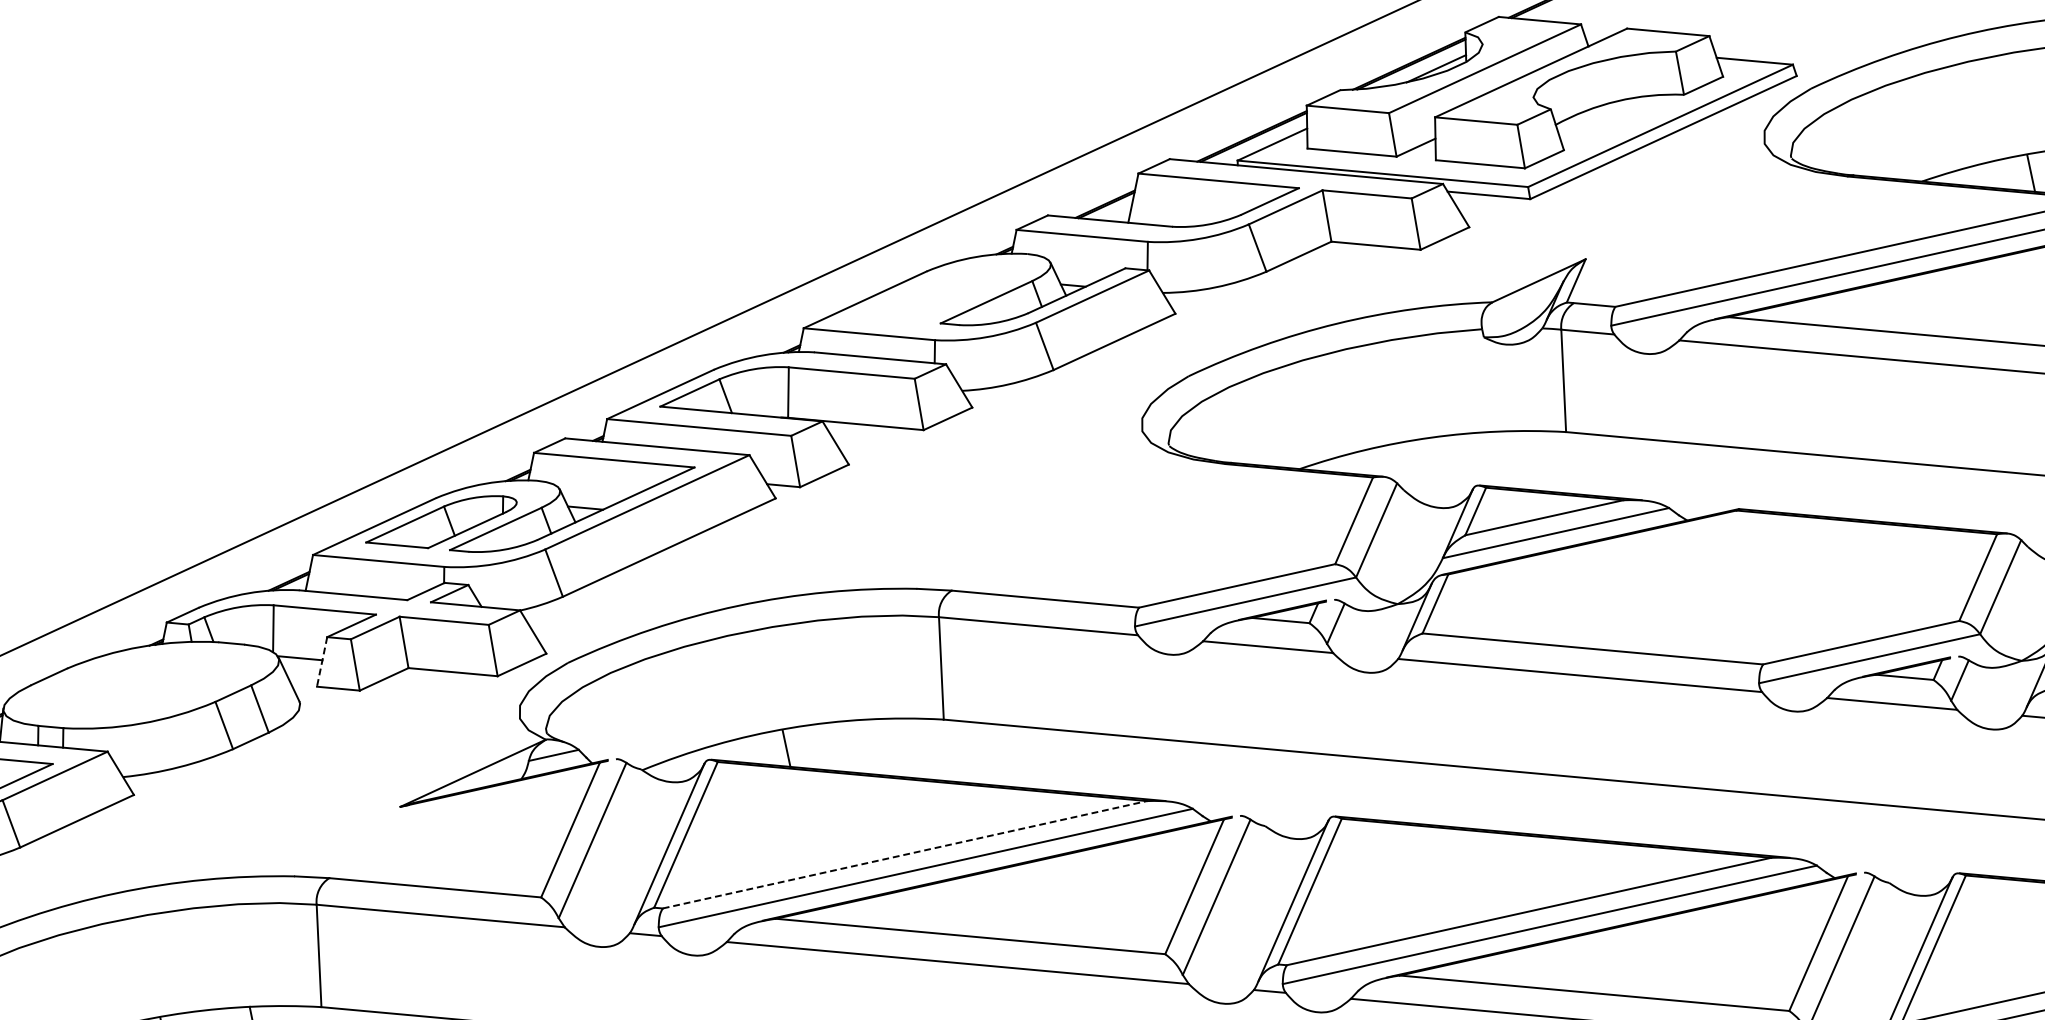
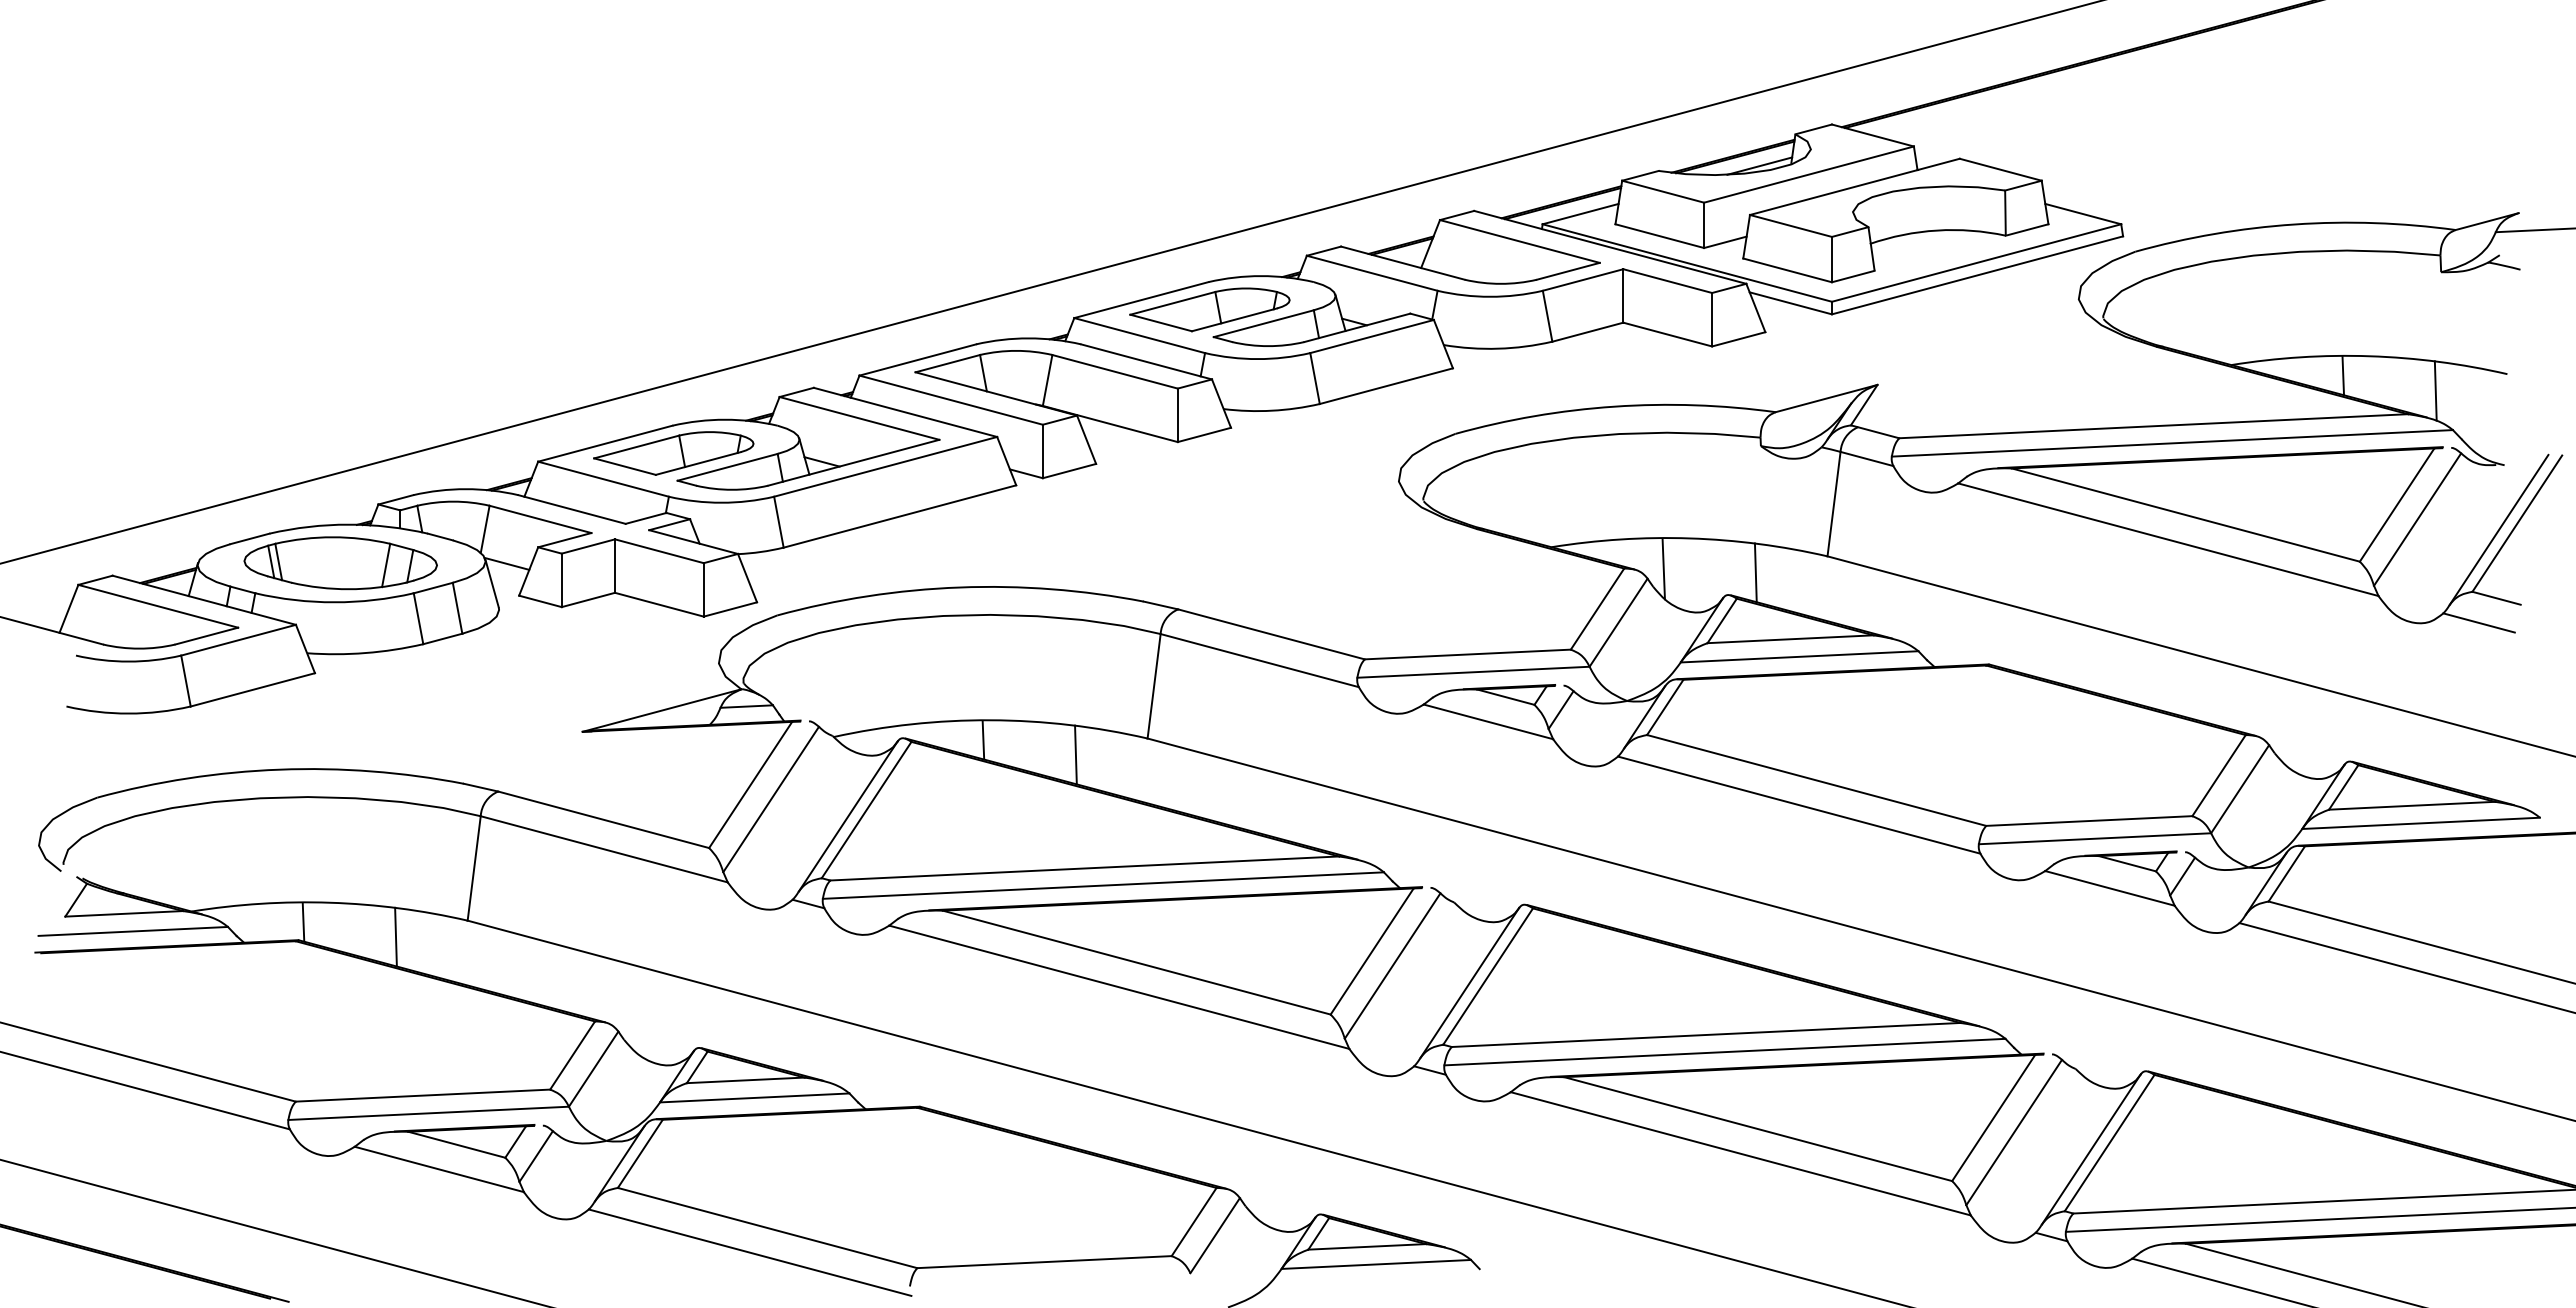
part: (932, 297) -> (1209, 309), added
line: (1499, 459) -> (1755, 572), added
line: (1410, 471) -> (1663, 569), added
line: (321, 661) -> (528, 571), dashed -> solid
part: (140, 685) -> (340, 563), added
line: (877, 746) -> (1075, 754), added
line: (904, 854) -> (1084, 868), dashed -> solid

